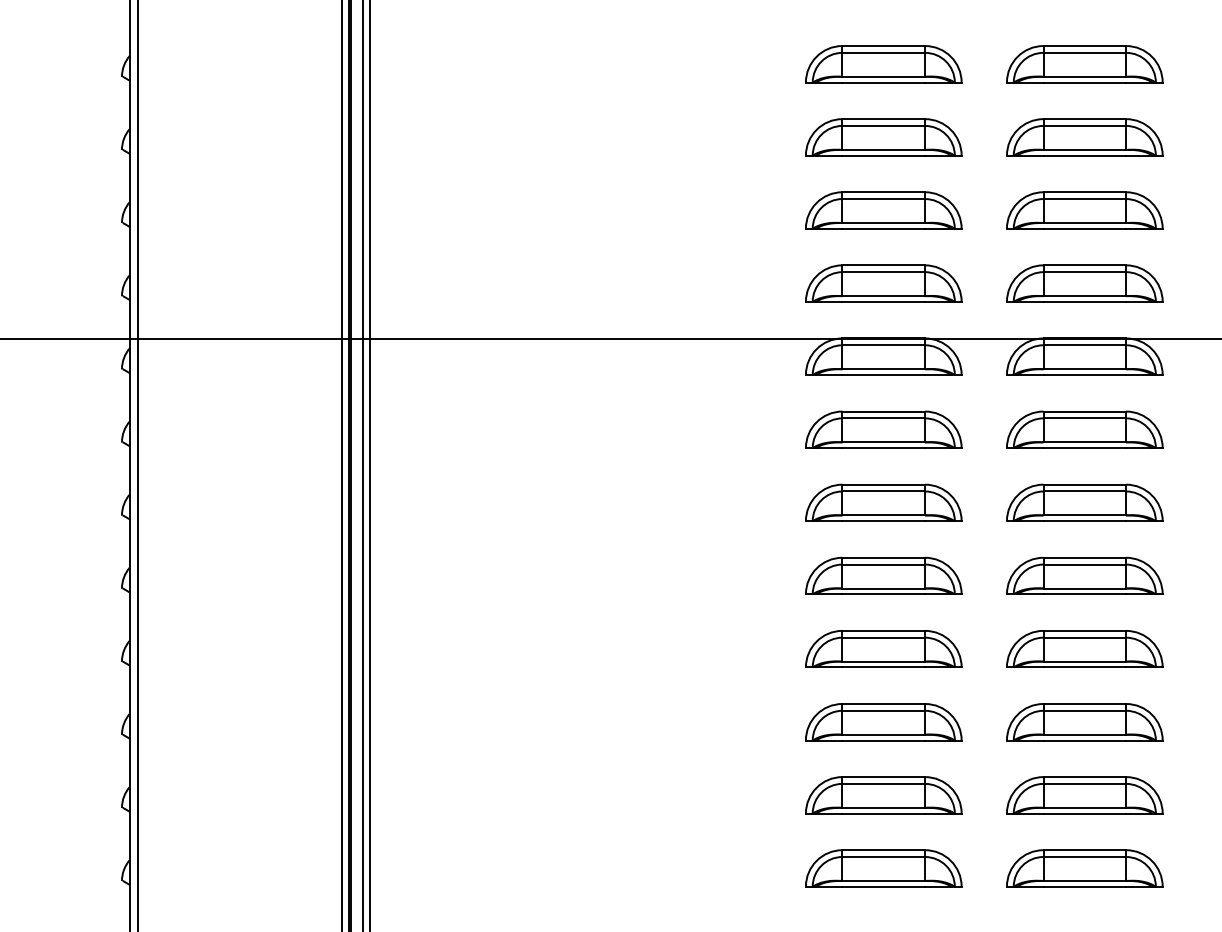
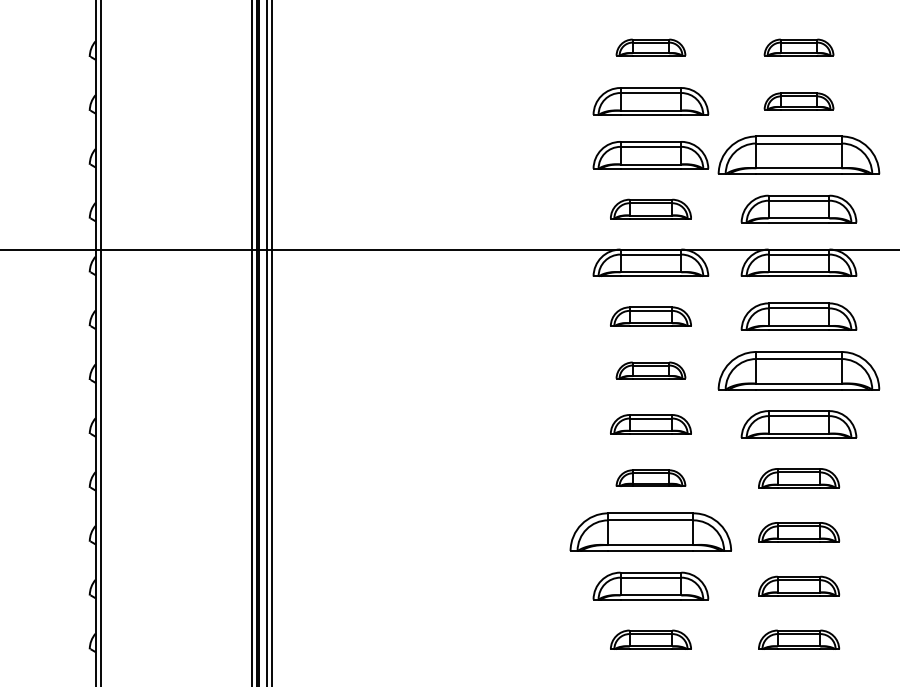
part: (883, 64) -> (650, 47), size x0.6
part: (1084, 64) -> (798, 47), size x0.6
part: (1084, 137) -> (798, 101), size x0.6
part: (1084, 210) -> (798, 155), size x1.4
part: (883, 283) -> (650, 209), size x0.7
part: (883, 429) -> (650, 316), size x0.7
part: (883, 502) -> (650, 370), size x0.6
part: (1084, 502) -> (798, 370), size x1.4
part: (883, 575) -> (650, 424), size x0.7
part: (883, 648) -> (650, 477), size x0.6
part: (1084, 648) -> (798, 477), size x0.7
part: (883, 722) -> (650, 532), size x1.4
part: (1084, 722) -> (798, 532), size x0.7
part: (1084, 795) -> (798, 586), size x0.7
part: (883, 868) -> (650, 639), size x0.7
part: (1084, 868) -> (798, 639), size x0.7

